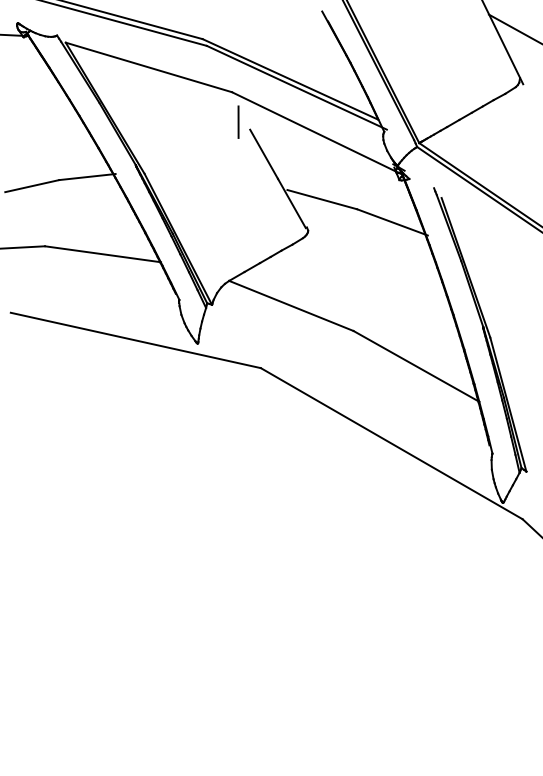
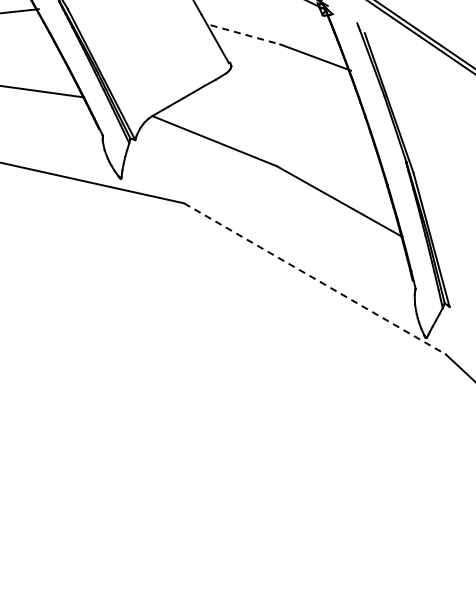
line: (322, 199) -> (245, 34), solid -> dashed
line: (392, 443) -> (315, 278), solid -> dashed

